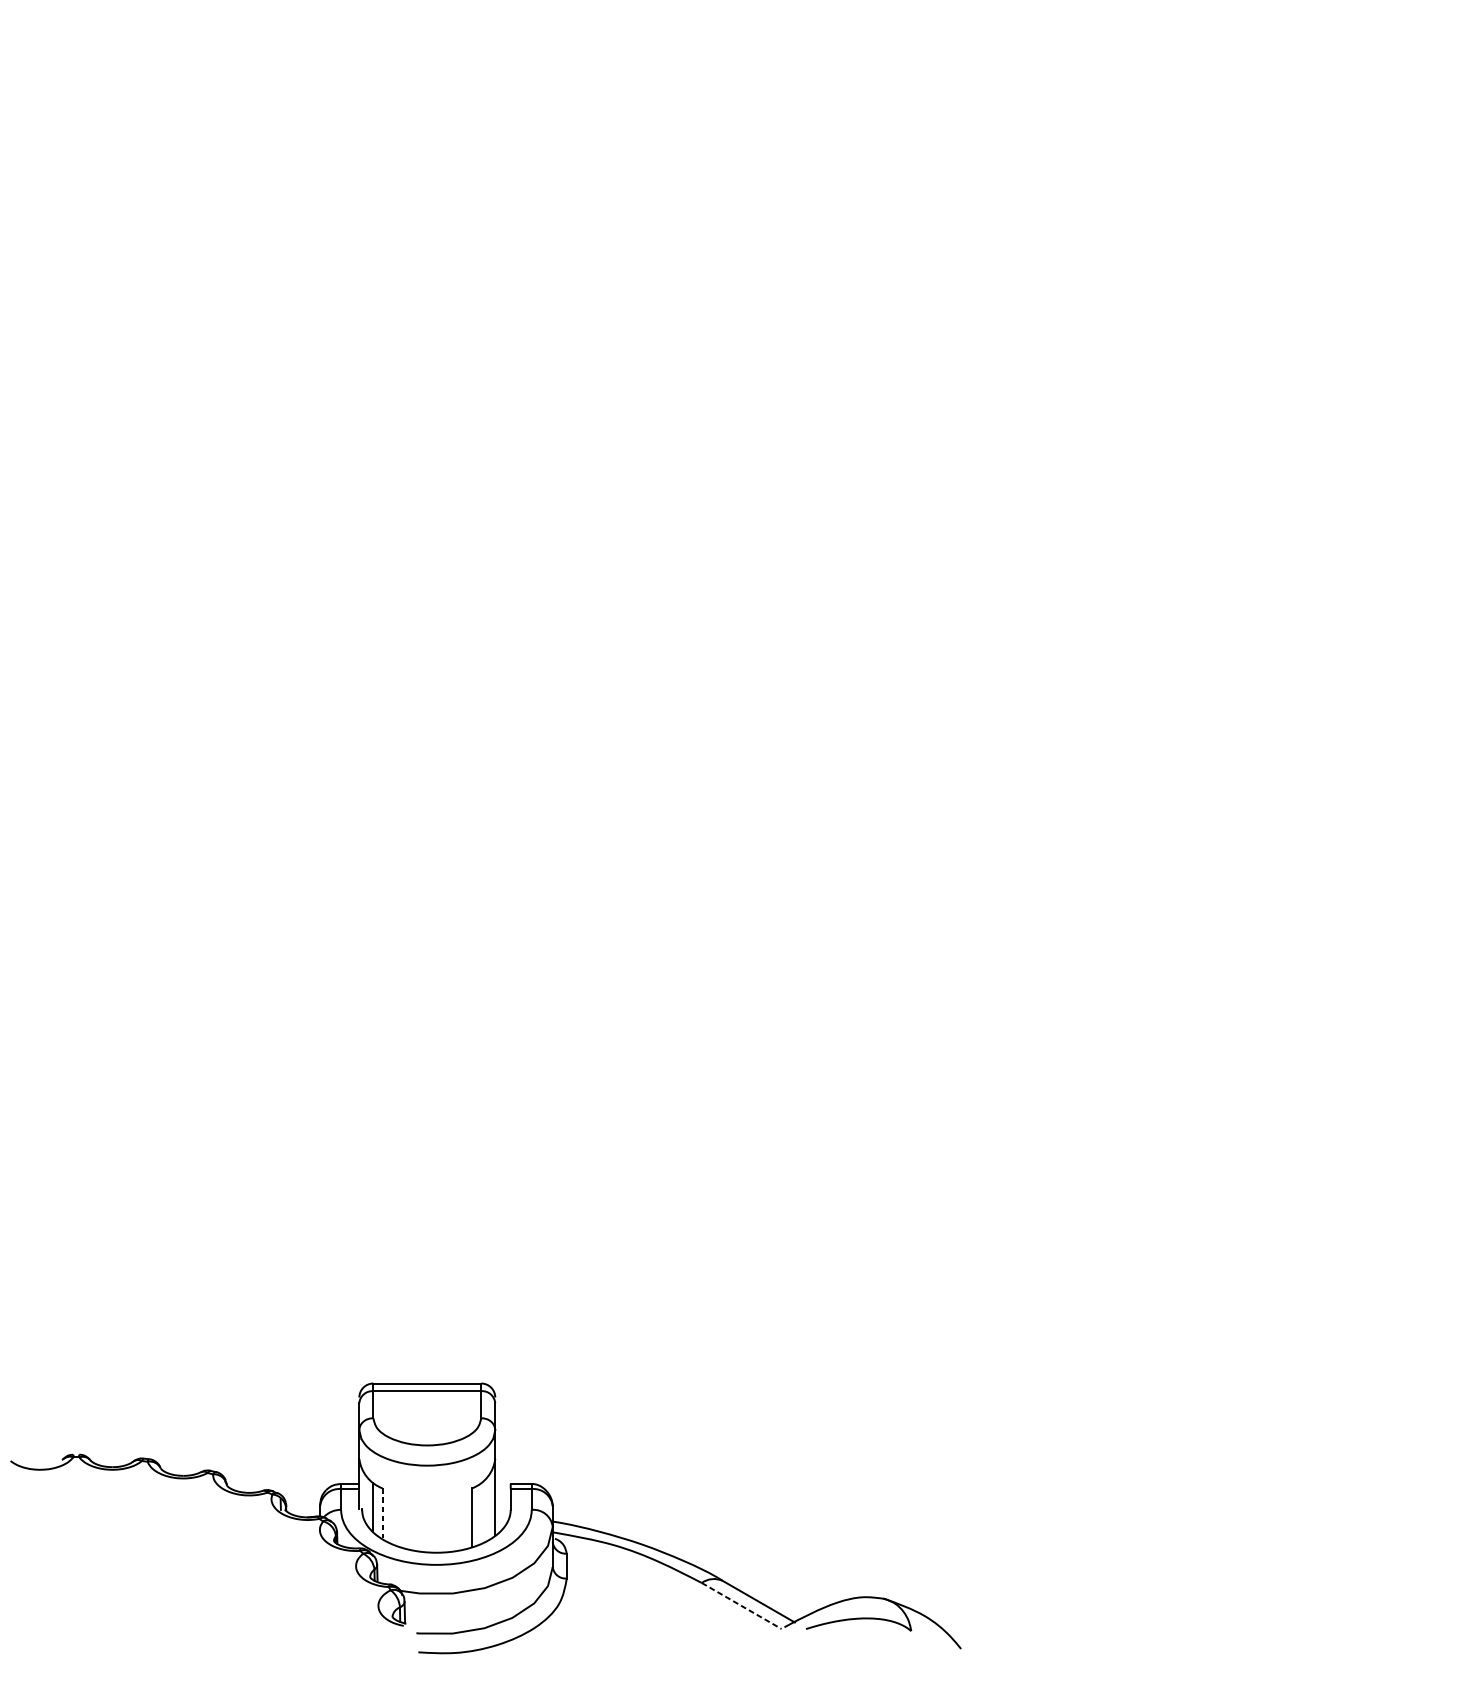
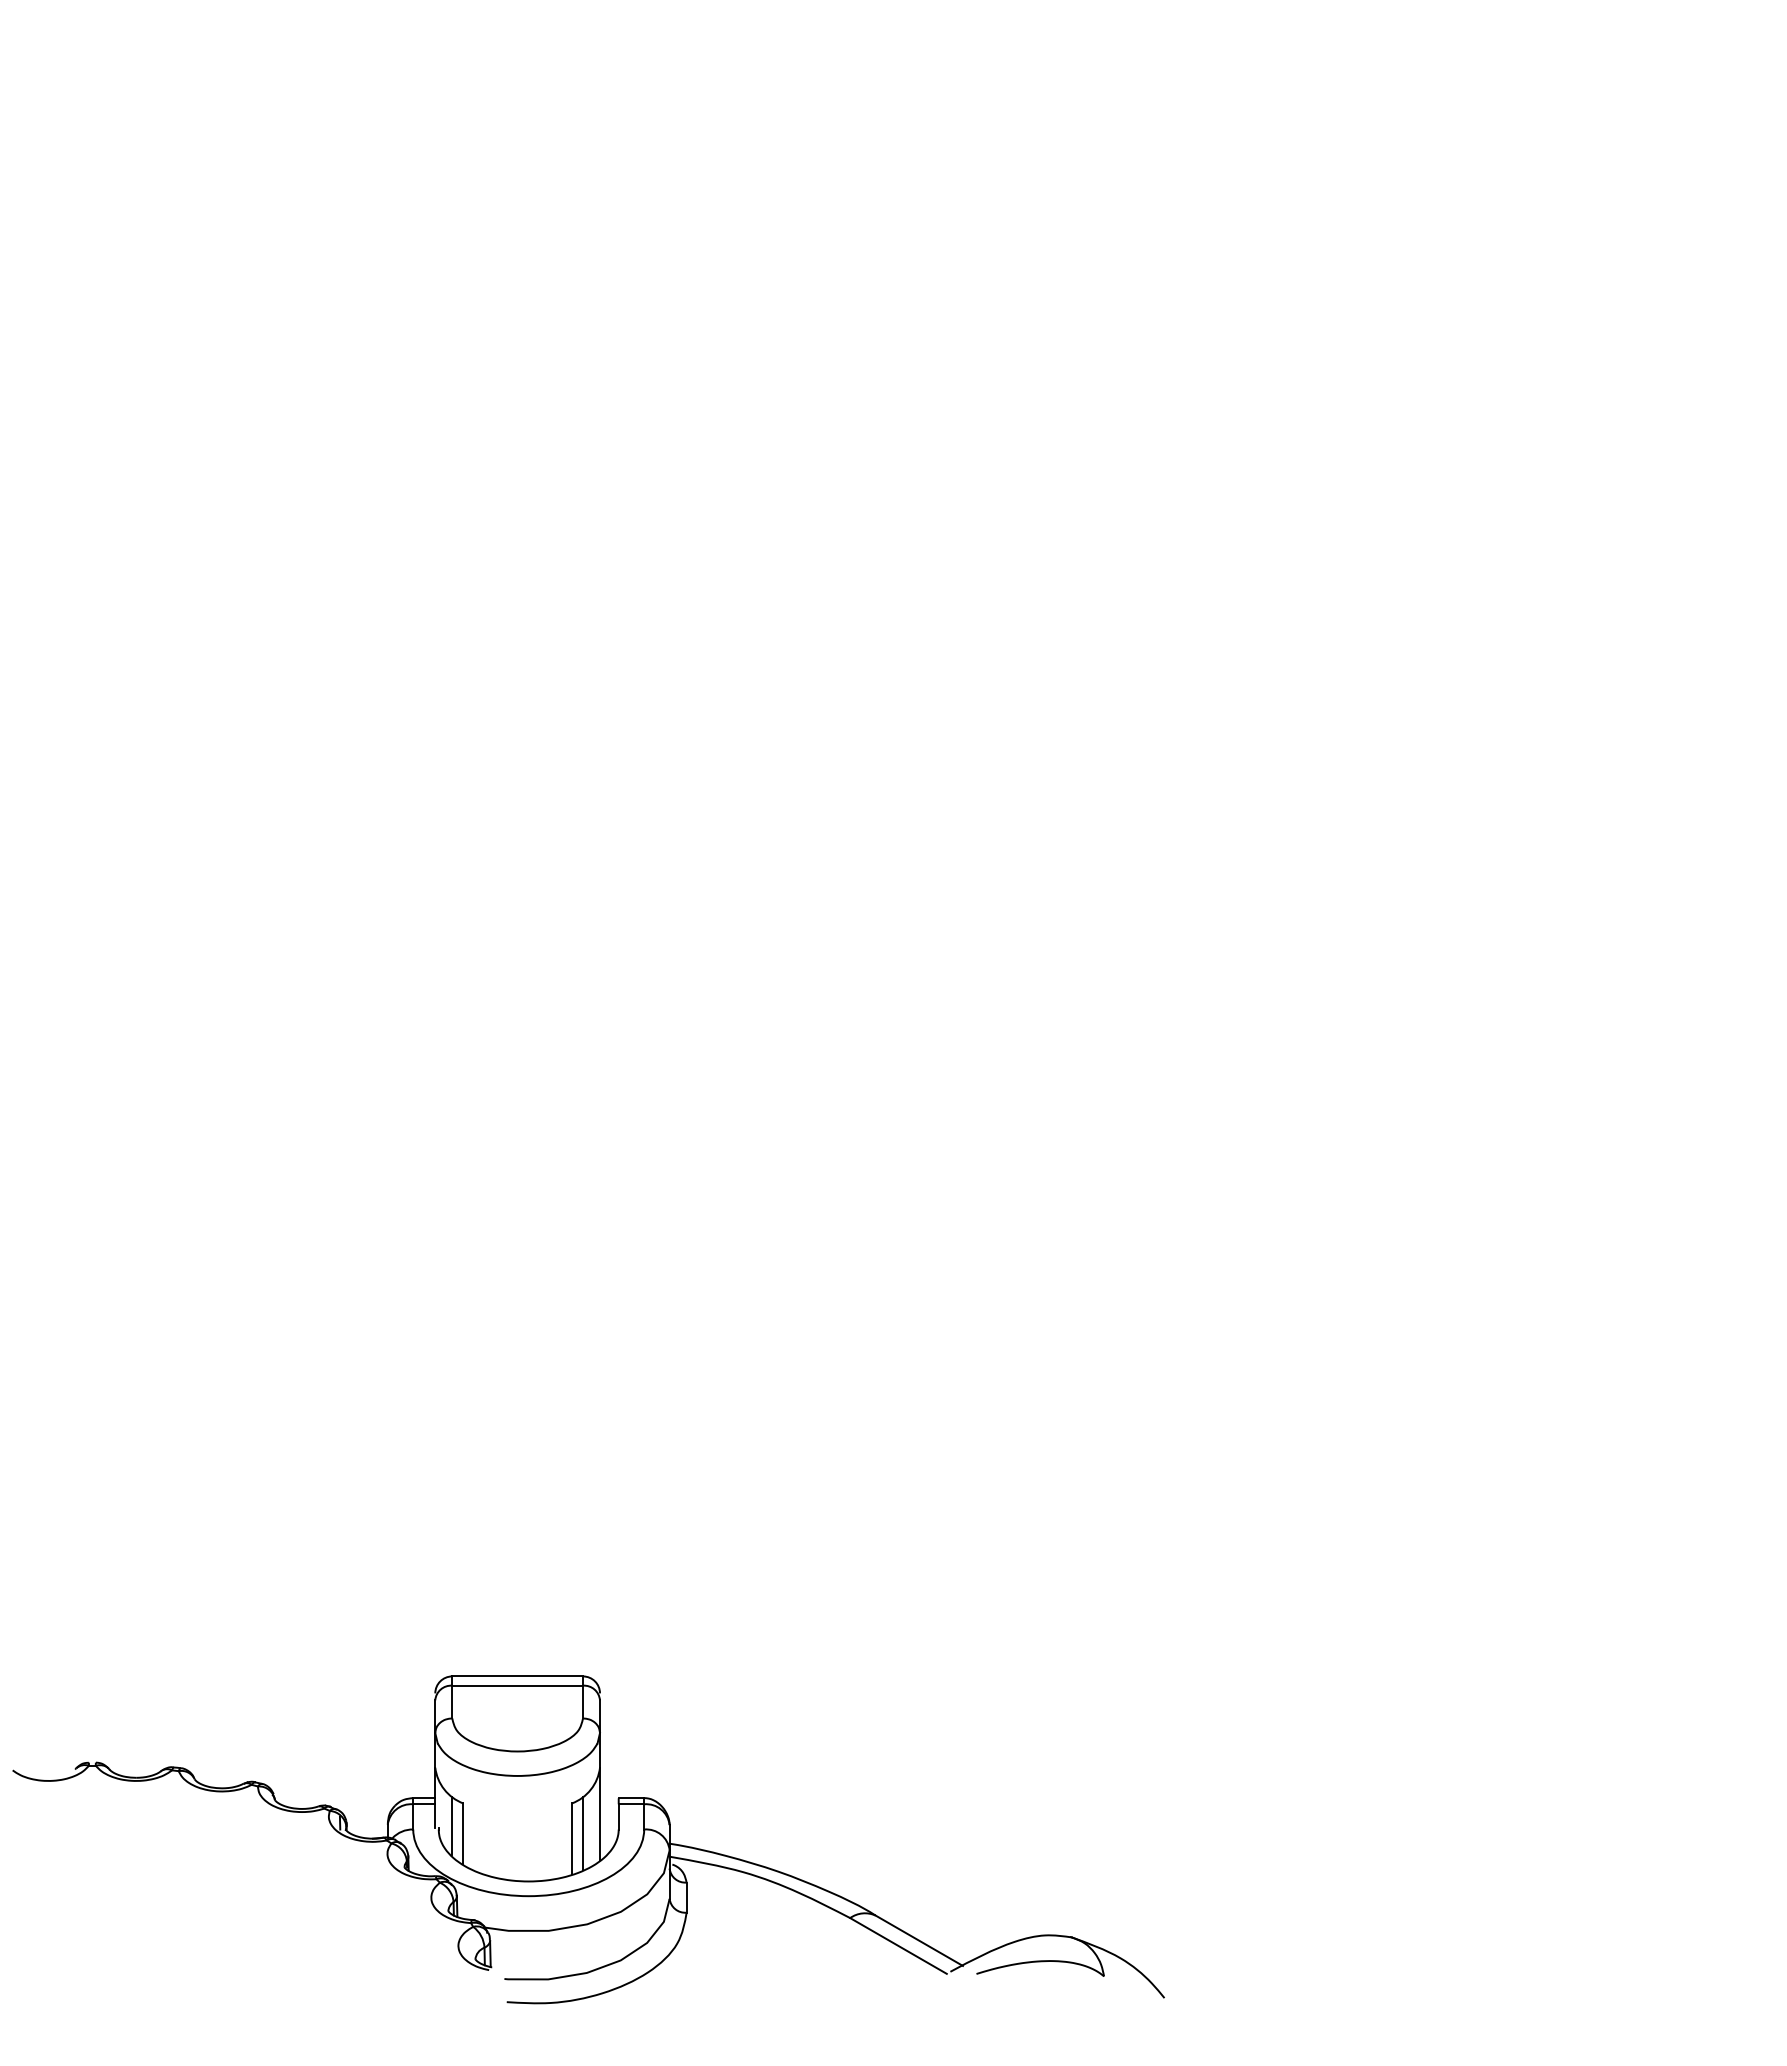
line: (481, 1512) -> (583, 1832), added
line: (382, 1513) -> (463, 1834), dashed -> solid
line: (741, 1605) -> (898, 1945), dashed -> solid

